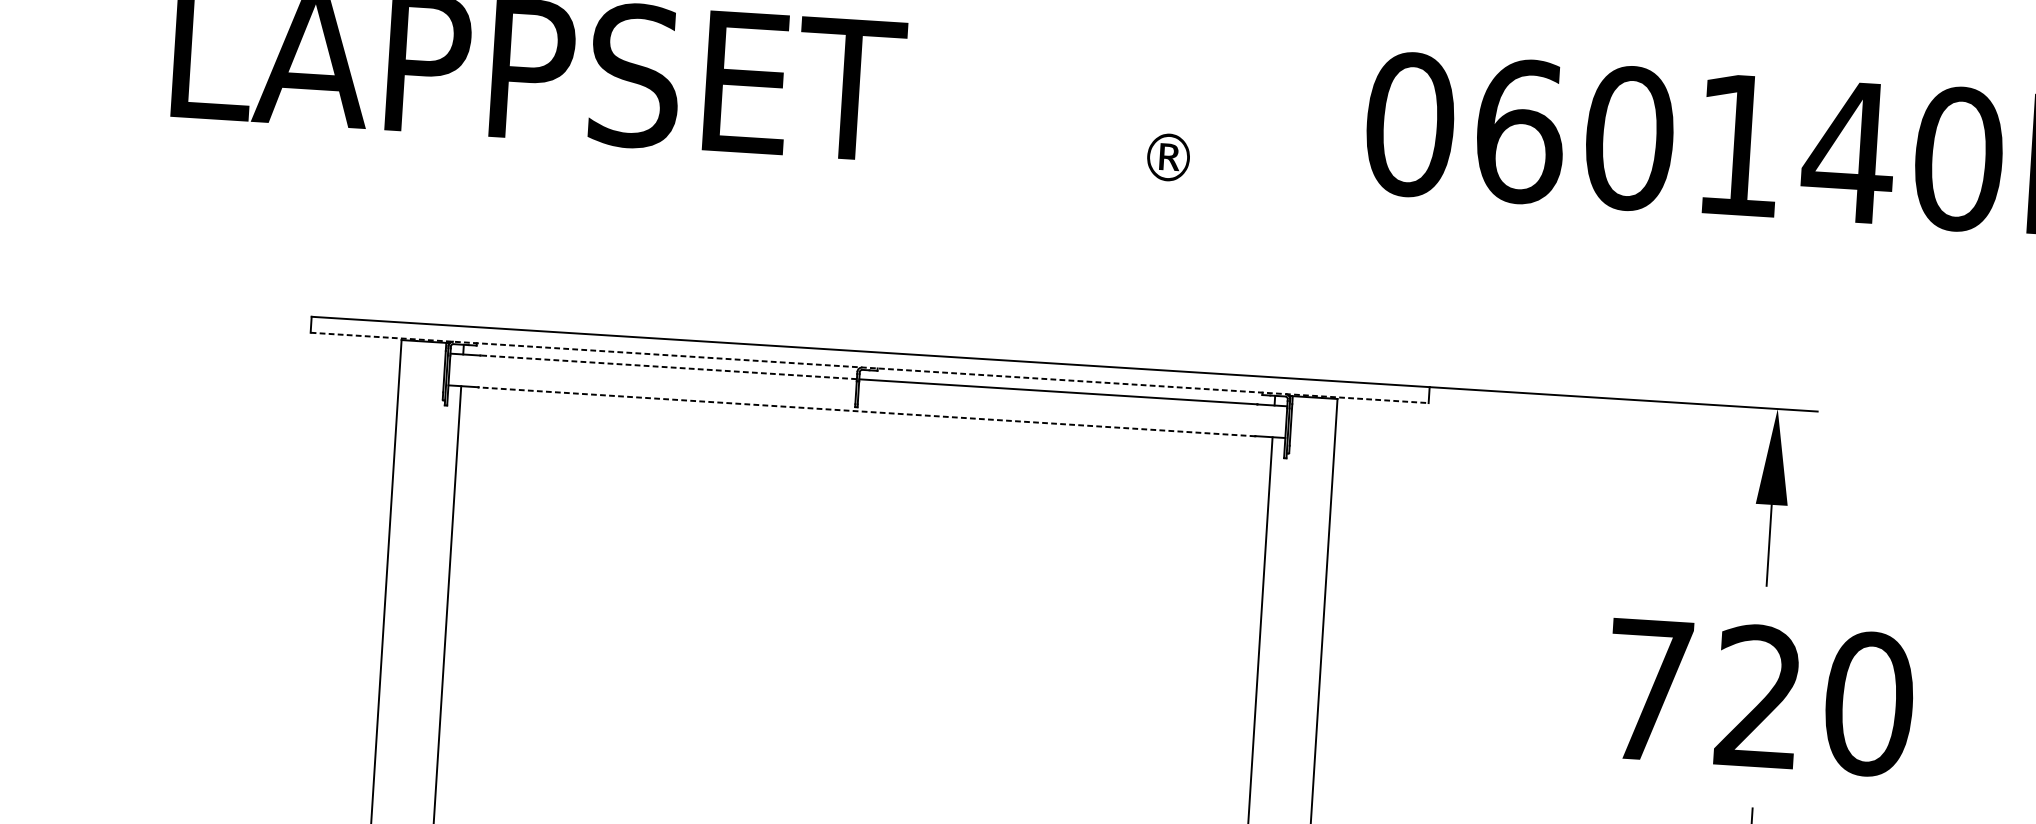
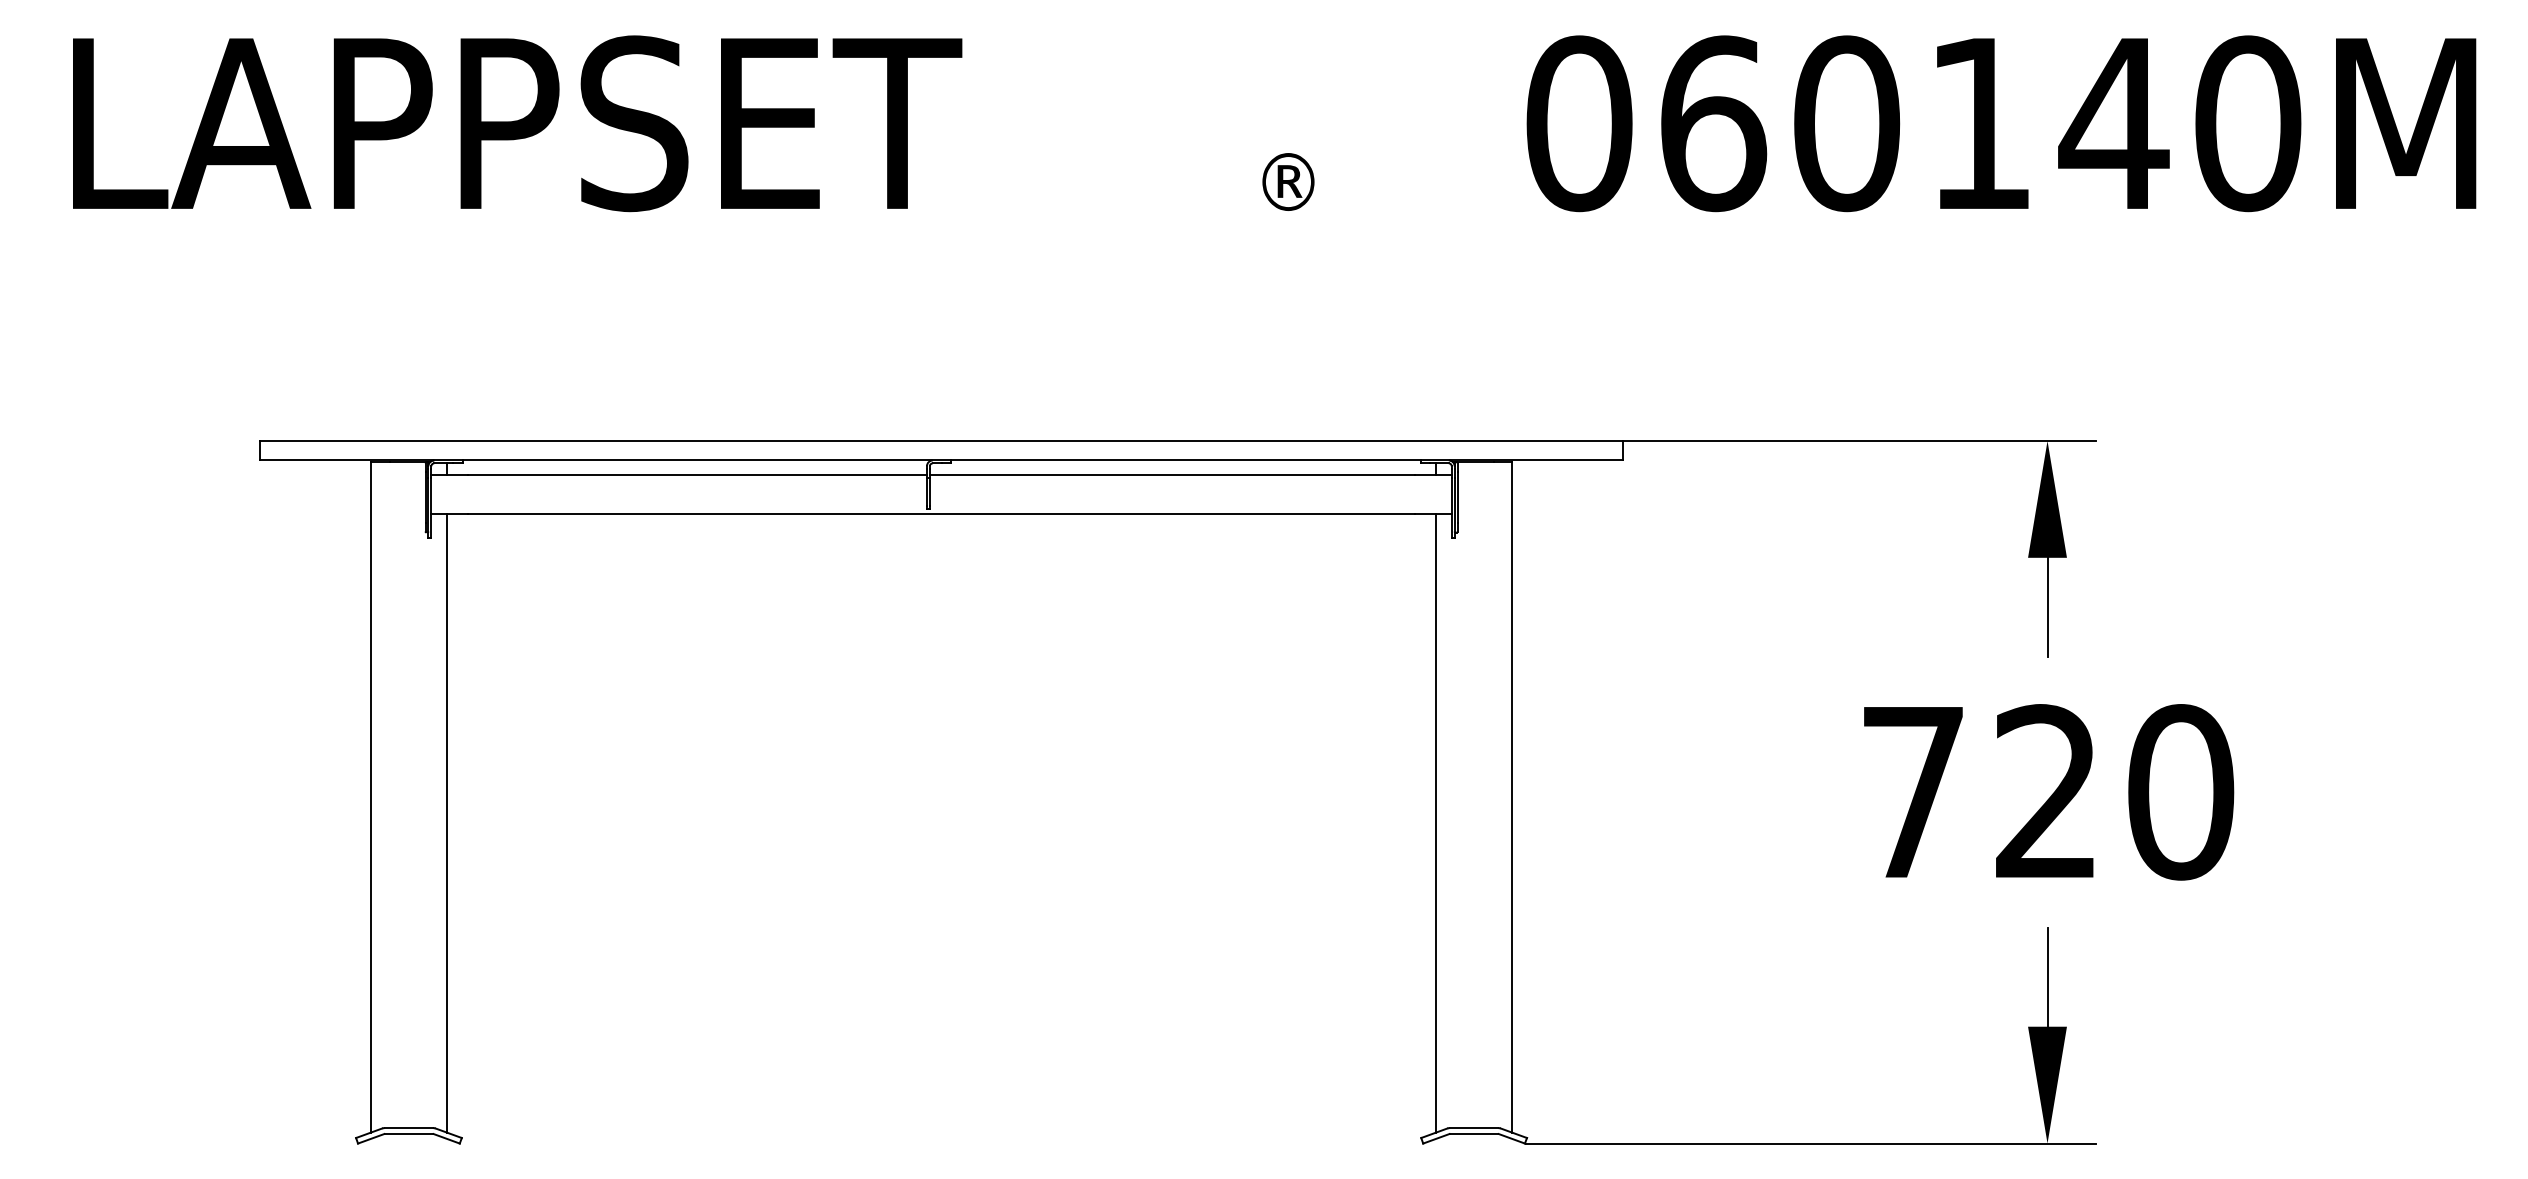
line: (668, 367) -> (697, 475), dashed -> solid
line: (869, 367) -> (941, 460), dashed -> solid
line: (866, 412) -> (941, 514), dashed -> solid

